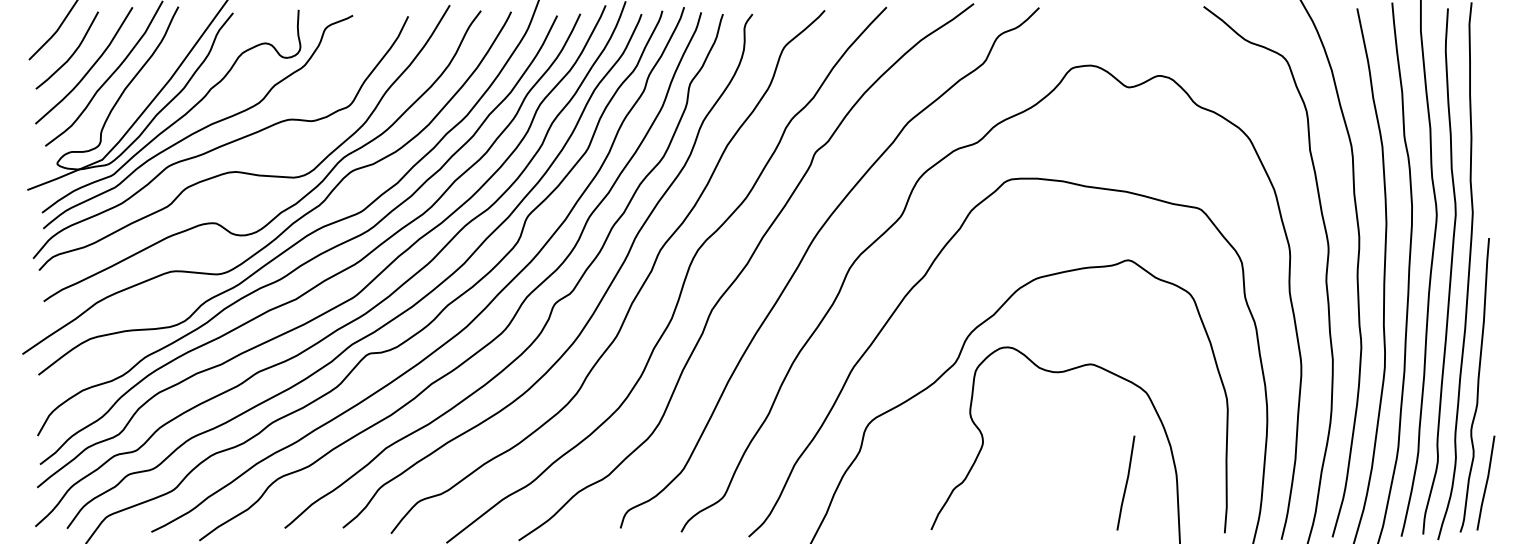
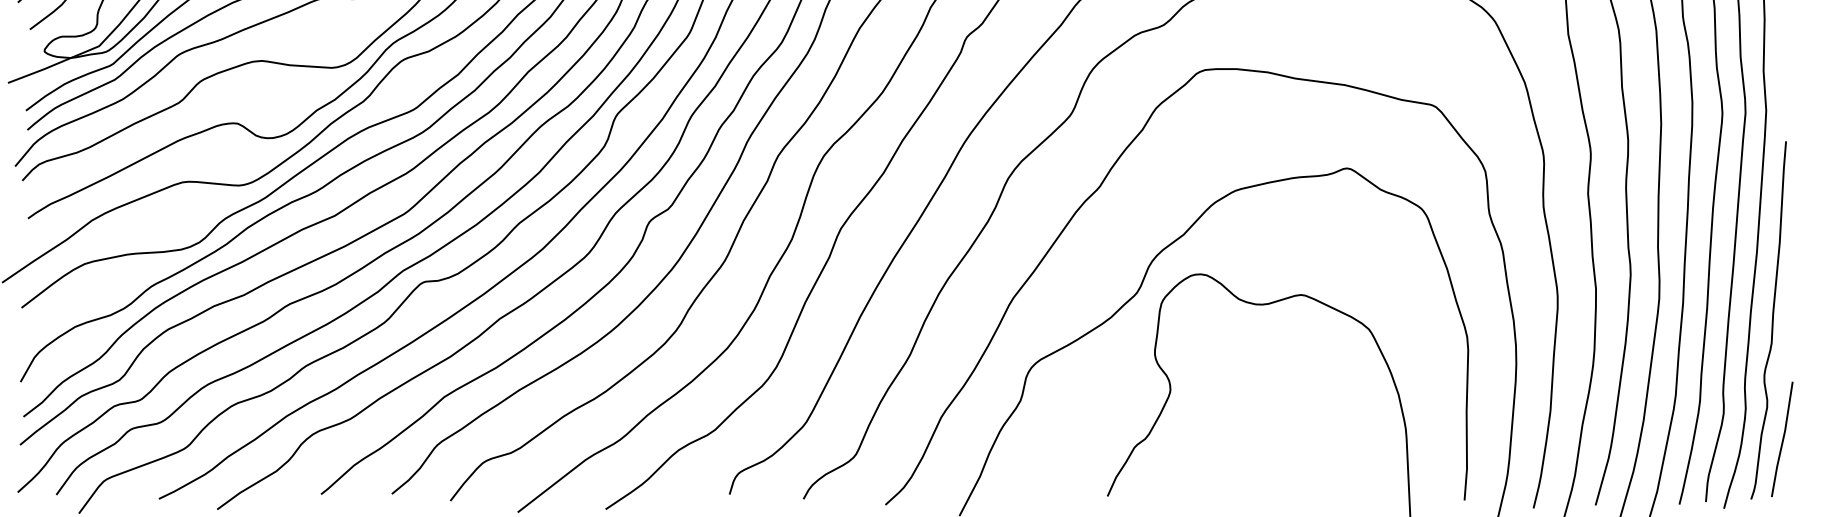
line: (1126, 482) -> (1345, 438), removed

